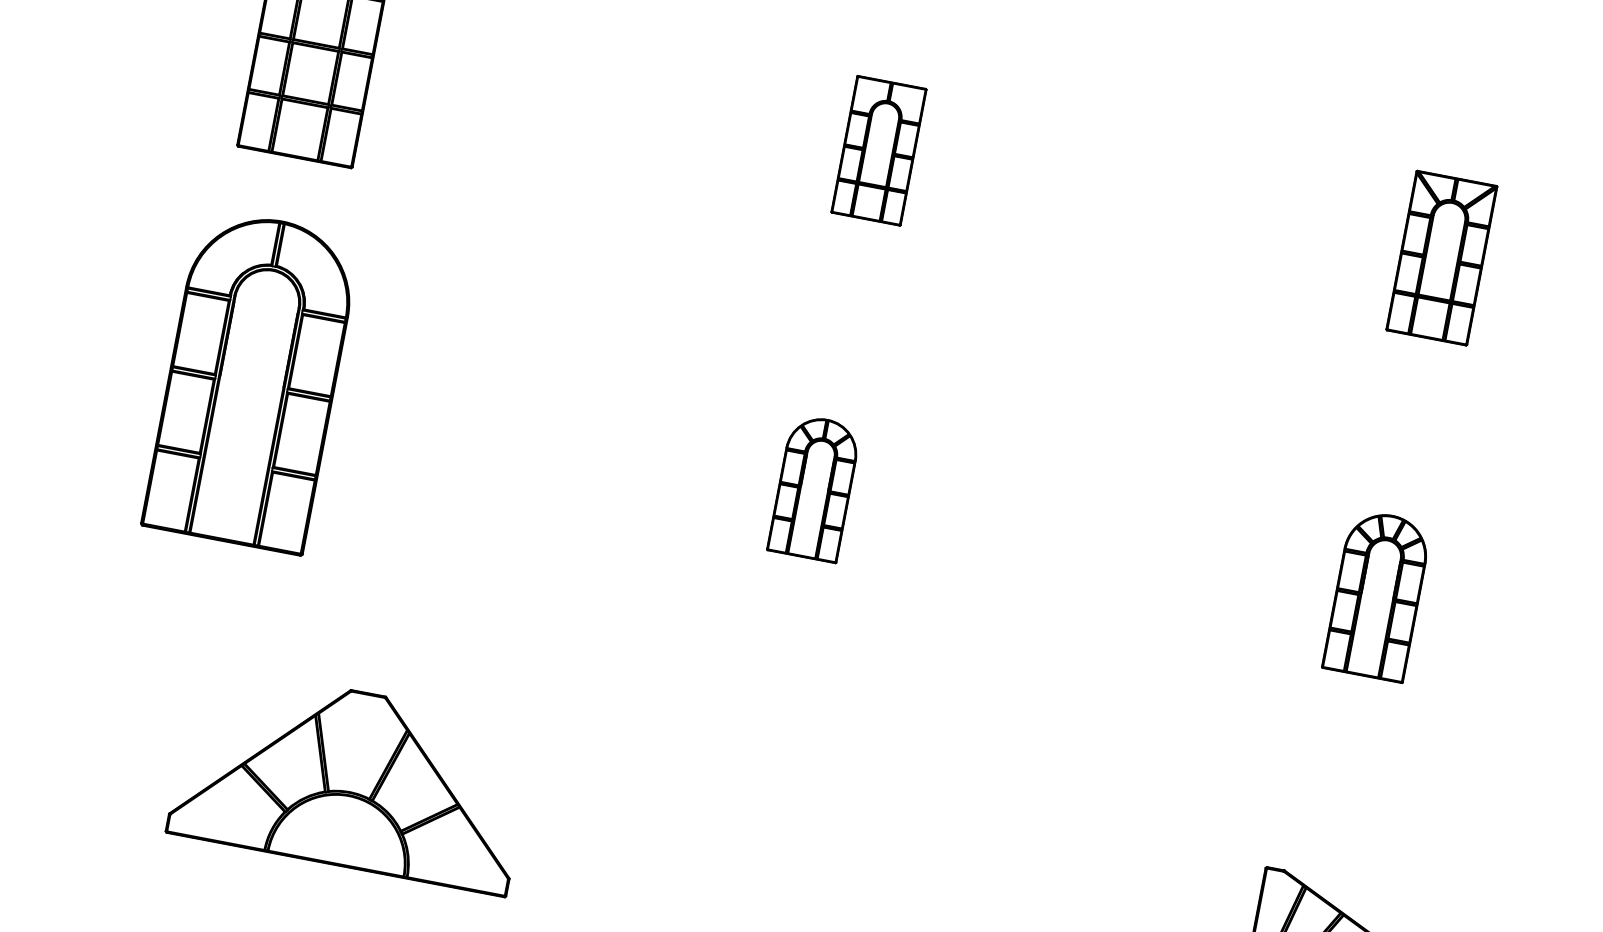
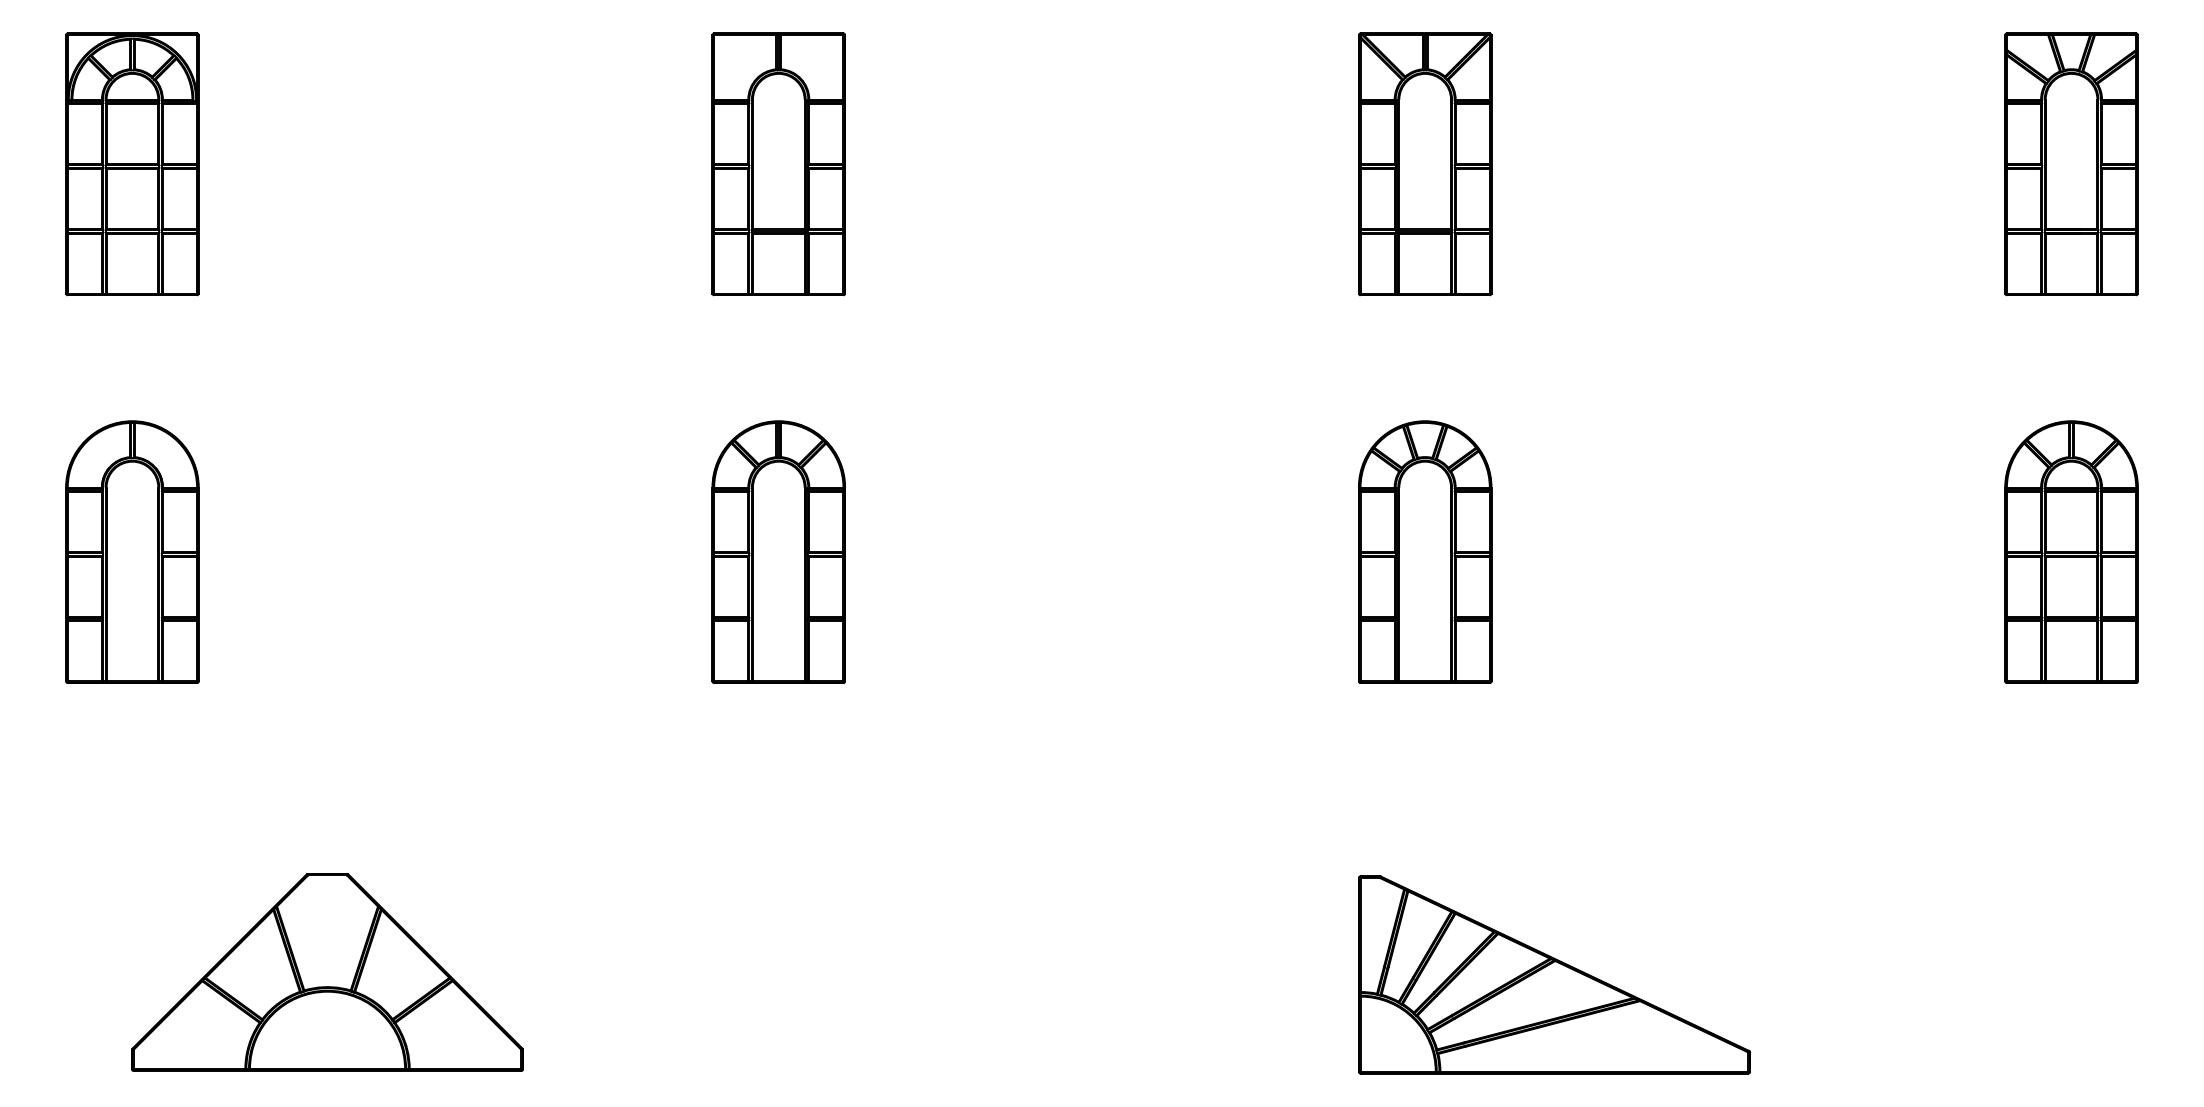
part: (878, 150) -> (778, 164), size x1.67
part: (1442, 258) -> (1425, 164), size x1.43
part: (252, 380) -> (132, 551), size x0.71
part: (814, 487) -> (778, 551), size x1.67
part: (1377, 595) -> (1425, 551), size x1.43

